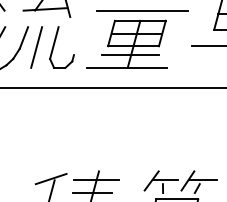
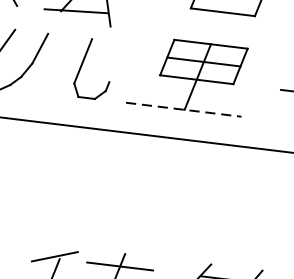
line: (142, 10) -> (215, 29), removed
line: (36, 47) -> (56, 64), removed
line: (130, 55) -> (190, 92), removed
line: (127, 67) -> (184, 109), solid -> dashed

